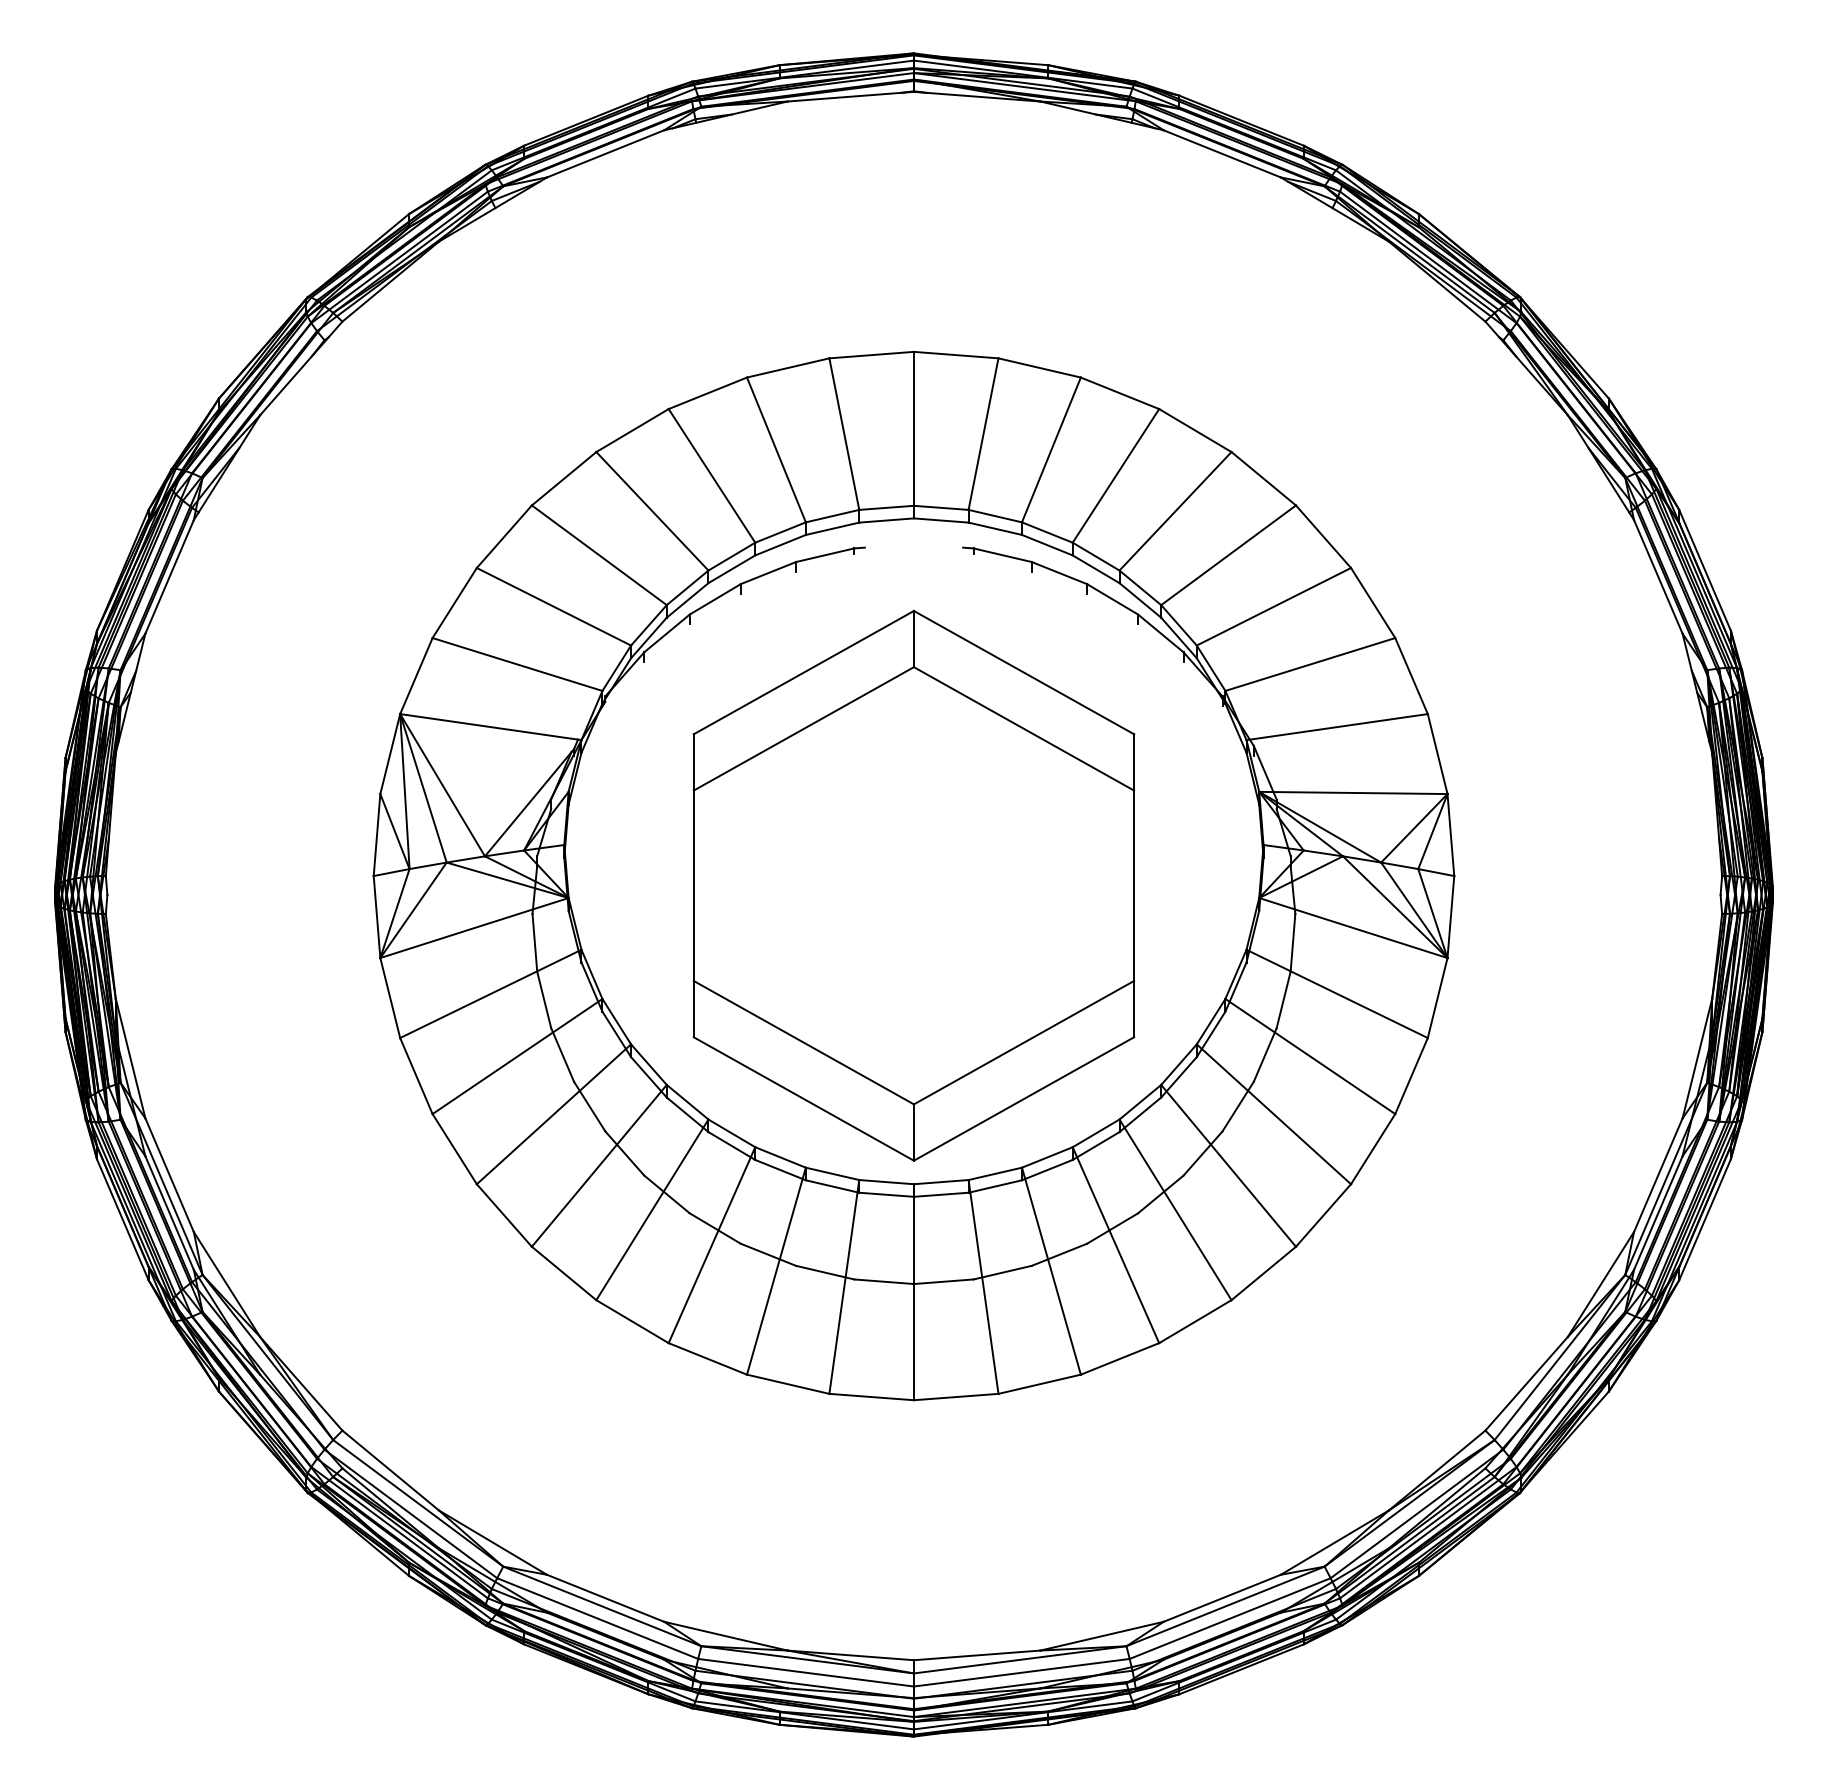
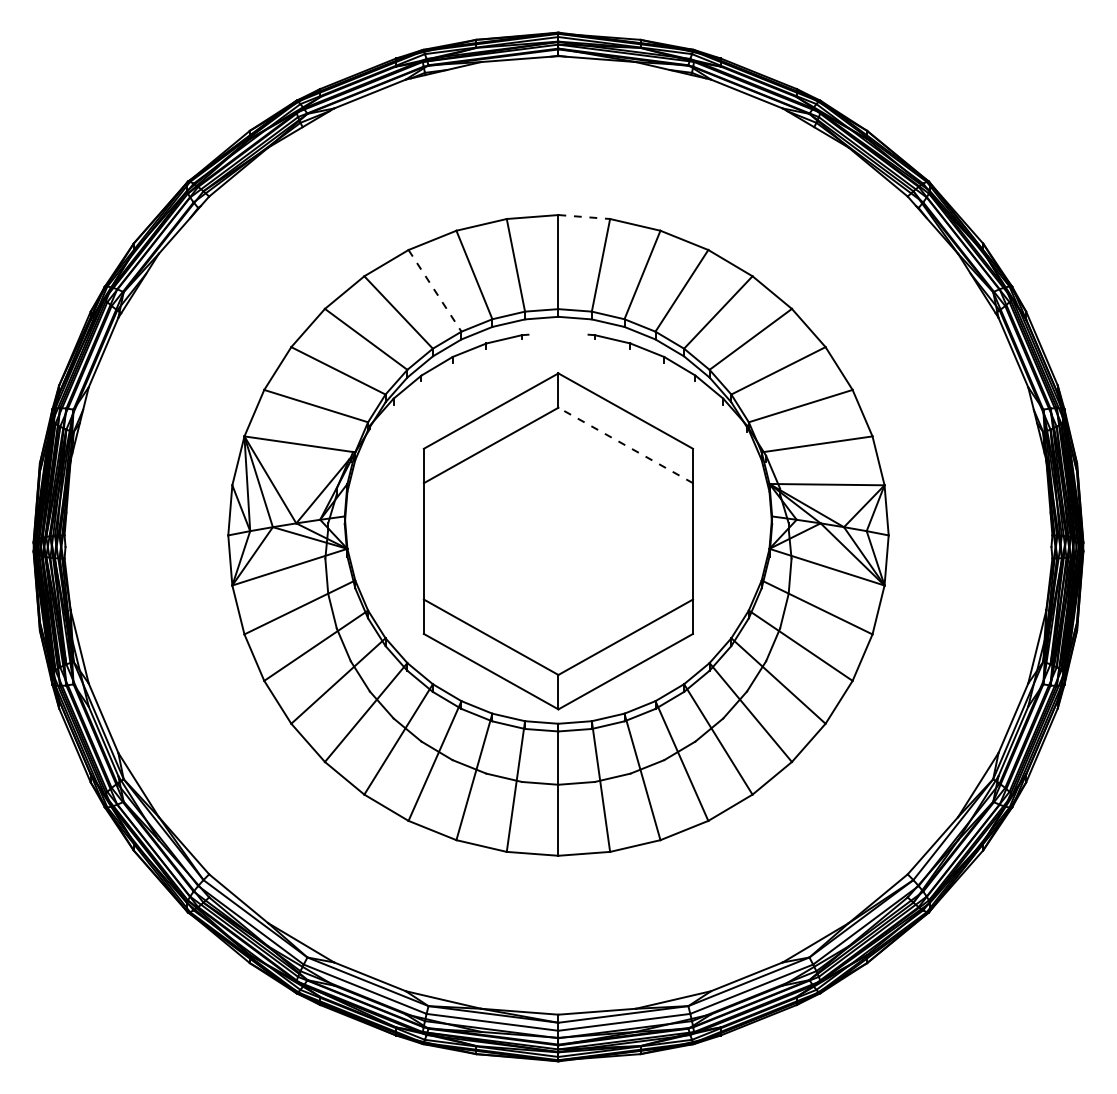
line: (956, 355) -> (584, 217), solid -> dashed
line: (712, 475) -> (435, 290), solid -> dashed
line: (1023, 728) -> (625, 445), solid -> dashed

